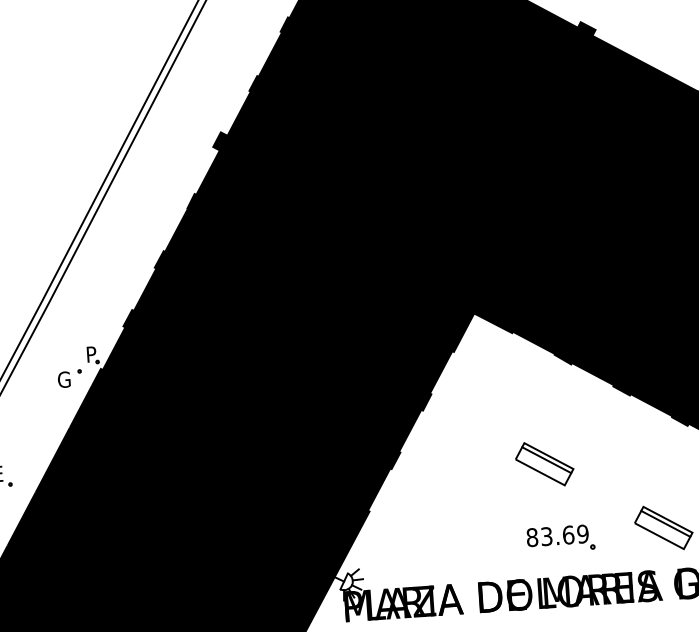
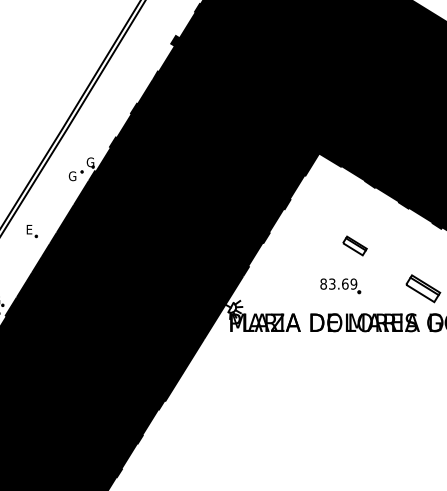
text: (92, 354) -> (90, 162), P -> G
part: (543, 463) -> (354, 245), size x0.7
part: (560, 539) -> (340, 286), moved

